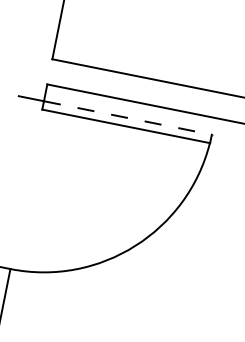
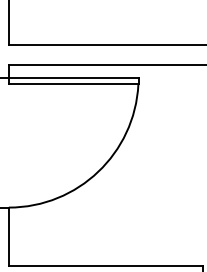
line: (127, 117) -> (73, 77), dashed -> solid

